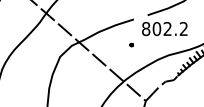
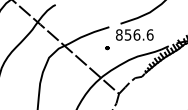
text: (169, 28) -> (138, 34), 802.2 -> 856.6

